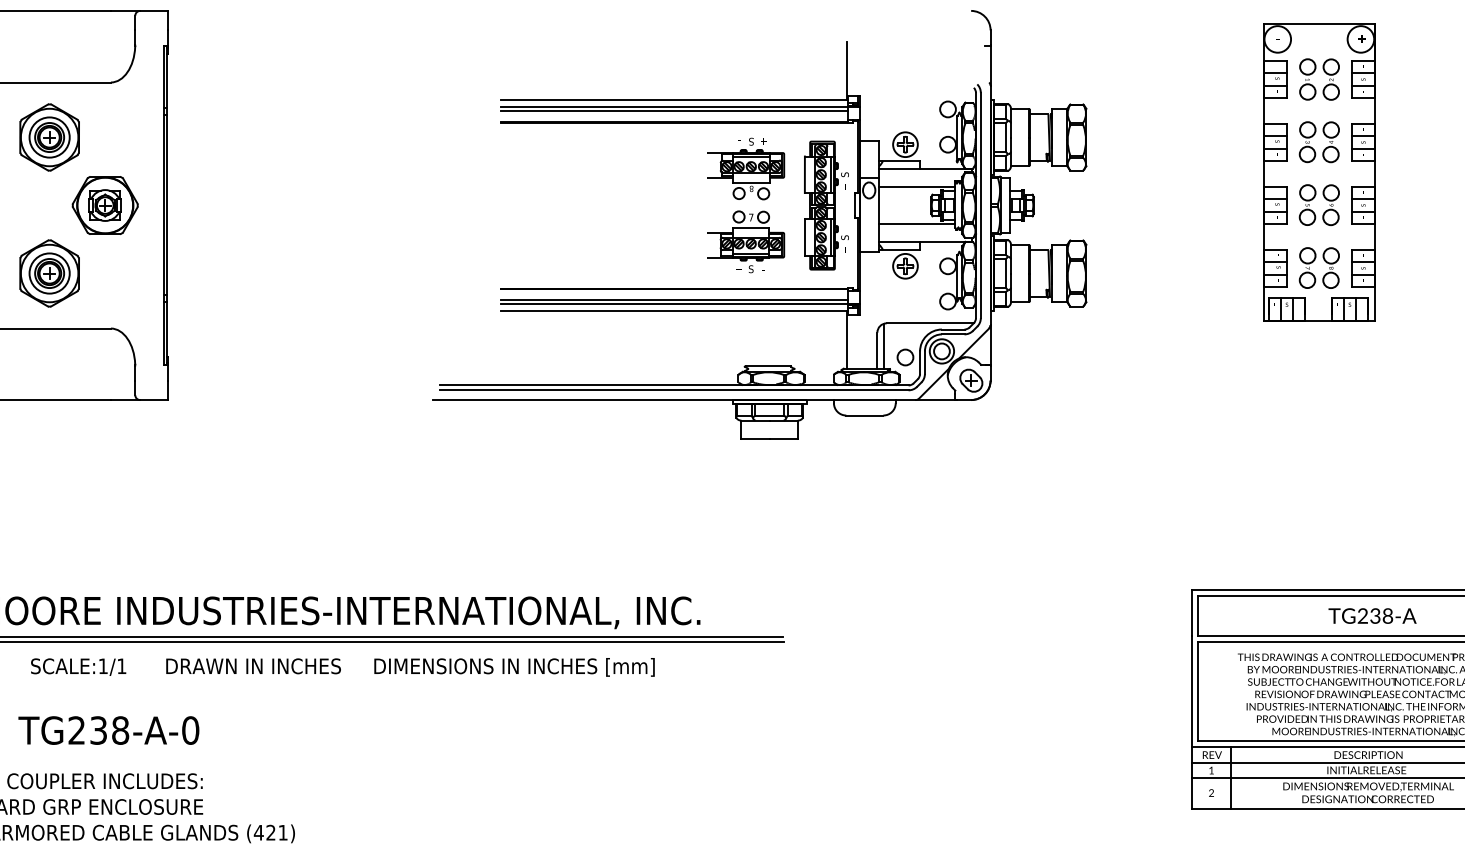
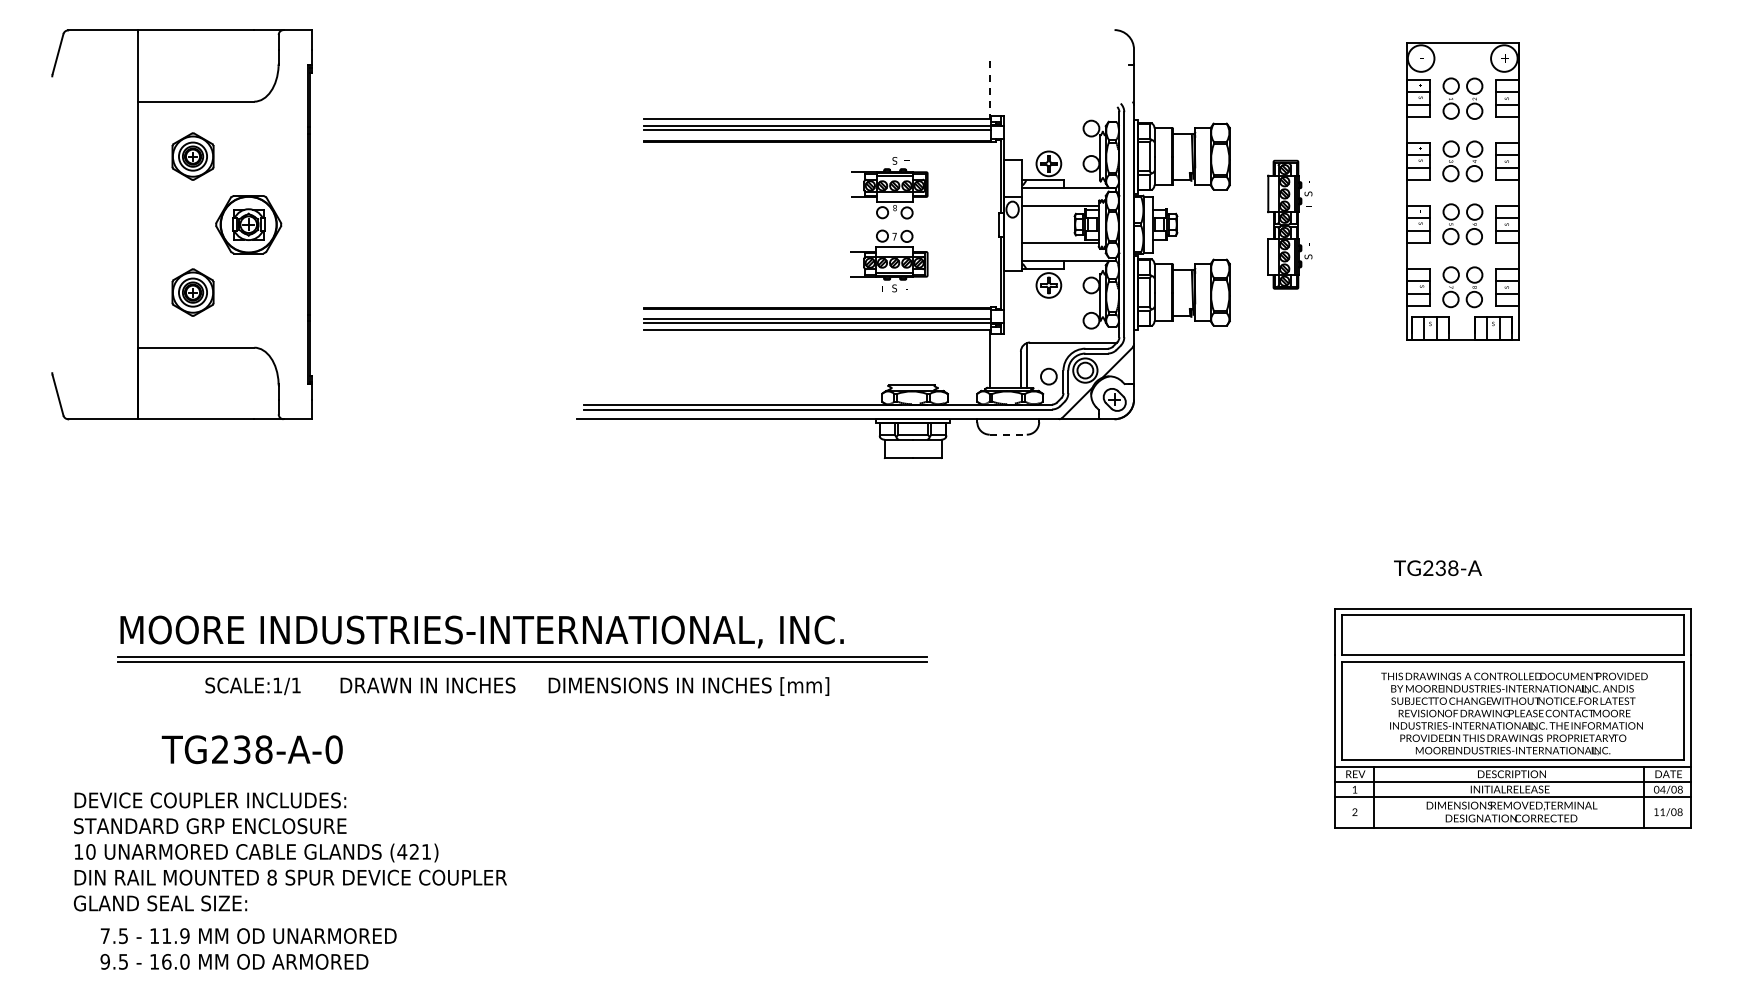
line: (846, 71) -> (989, 90), solid -> dashed
part: (49, 137) -> (192, 156), size x0.7
part: (826, 205) -> (1289, 224), moved
part: (49, 273) -> (192, 292), size x0.7
line: (865, 415) -> (1008, 434), solid -> dashed
text: (1372, 616) -> (1437, 568), moved
text: (343, 667) -> (517, 686), moved

